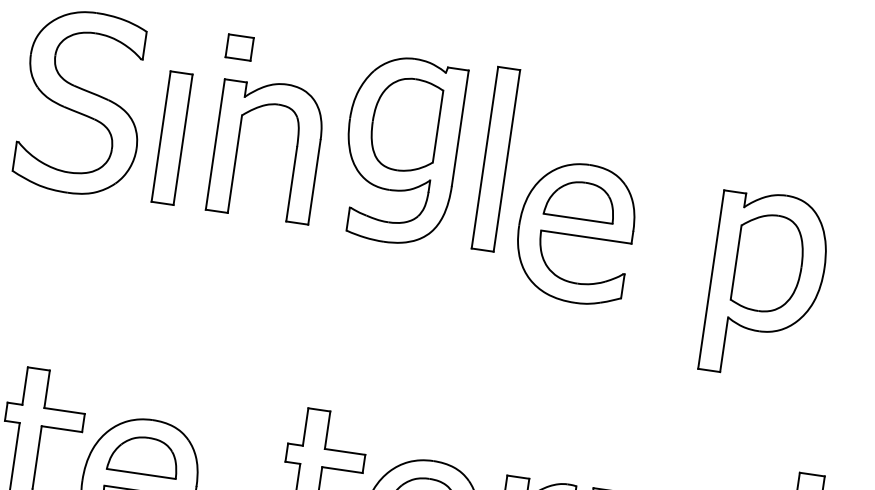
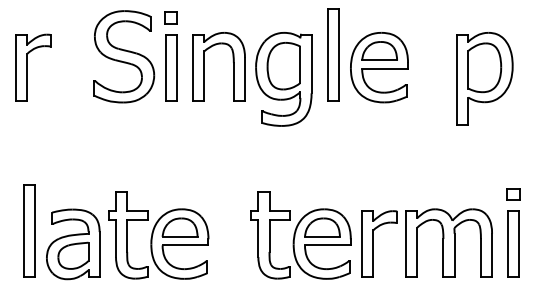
part: (238, 46) -> (170, 17), moved
part: (400, 150) -> (283, 79), moved
part: (575, 232) -> (379, 67), moved
part: (765, 284) -> (484, 78), moved

